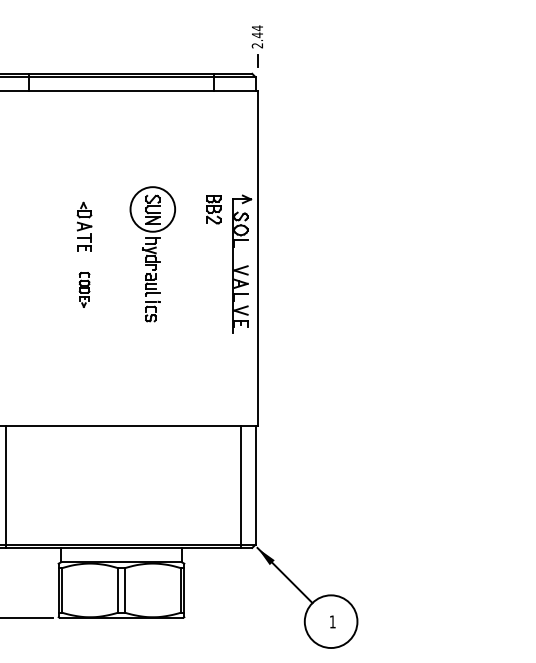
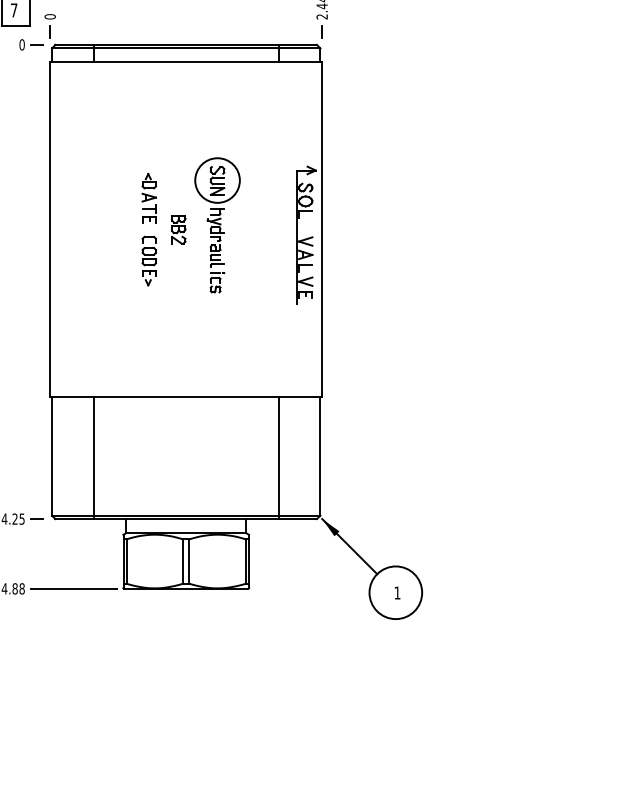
part: (213, 209) -> (178, 229), moved
part: (84, 289) -> (149, 260), size x1.43
line: (5, 487) -> (93, 458), moved
line: (240, 487) -> (278, 458), moved

